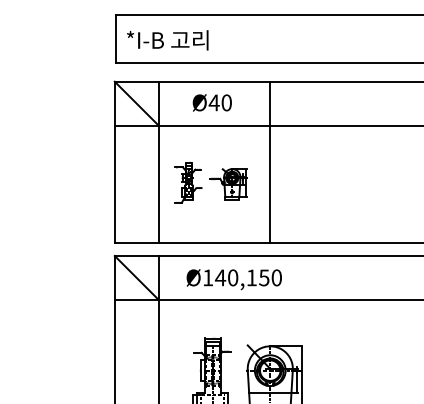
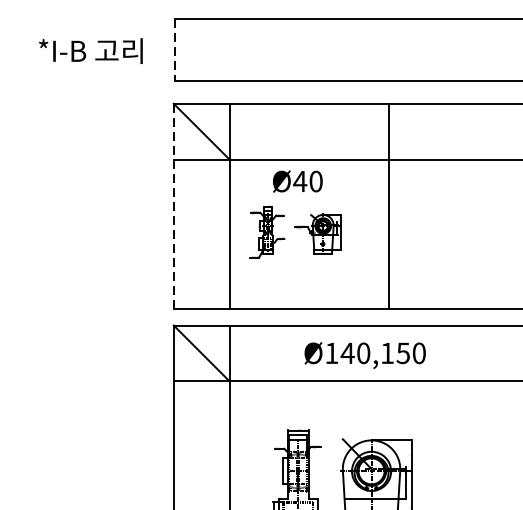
line: (115, 39) -> (174, 50), solid -> dashed
text: (167, 40) -> (90, 51), moved
text: (211, 102) -> (296, 181), moved
line: (114, 162) -> (173, 206), solid -> dashed
line: (270, 162) -> (389, 206), moved
text: (233, 279) -> (364, 355), moved

